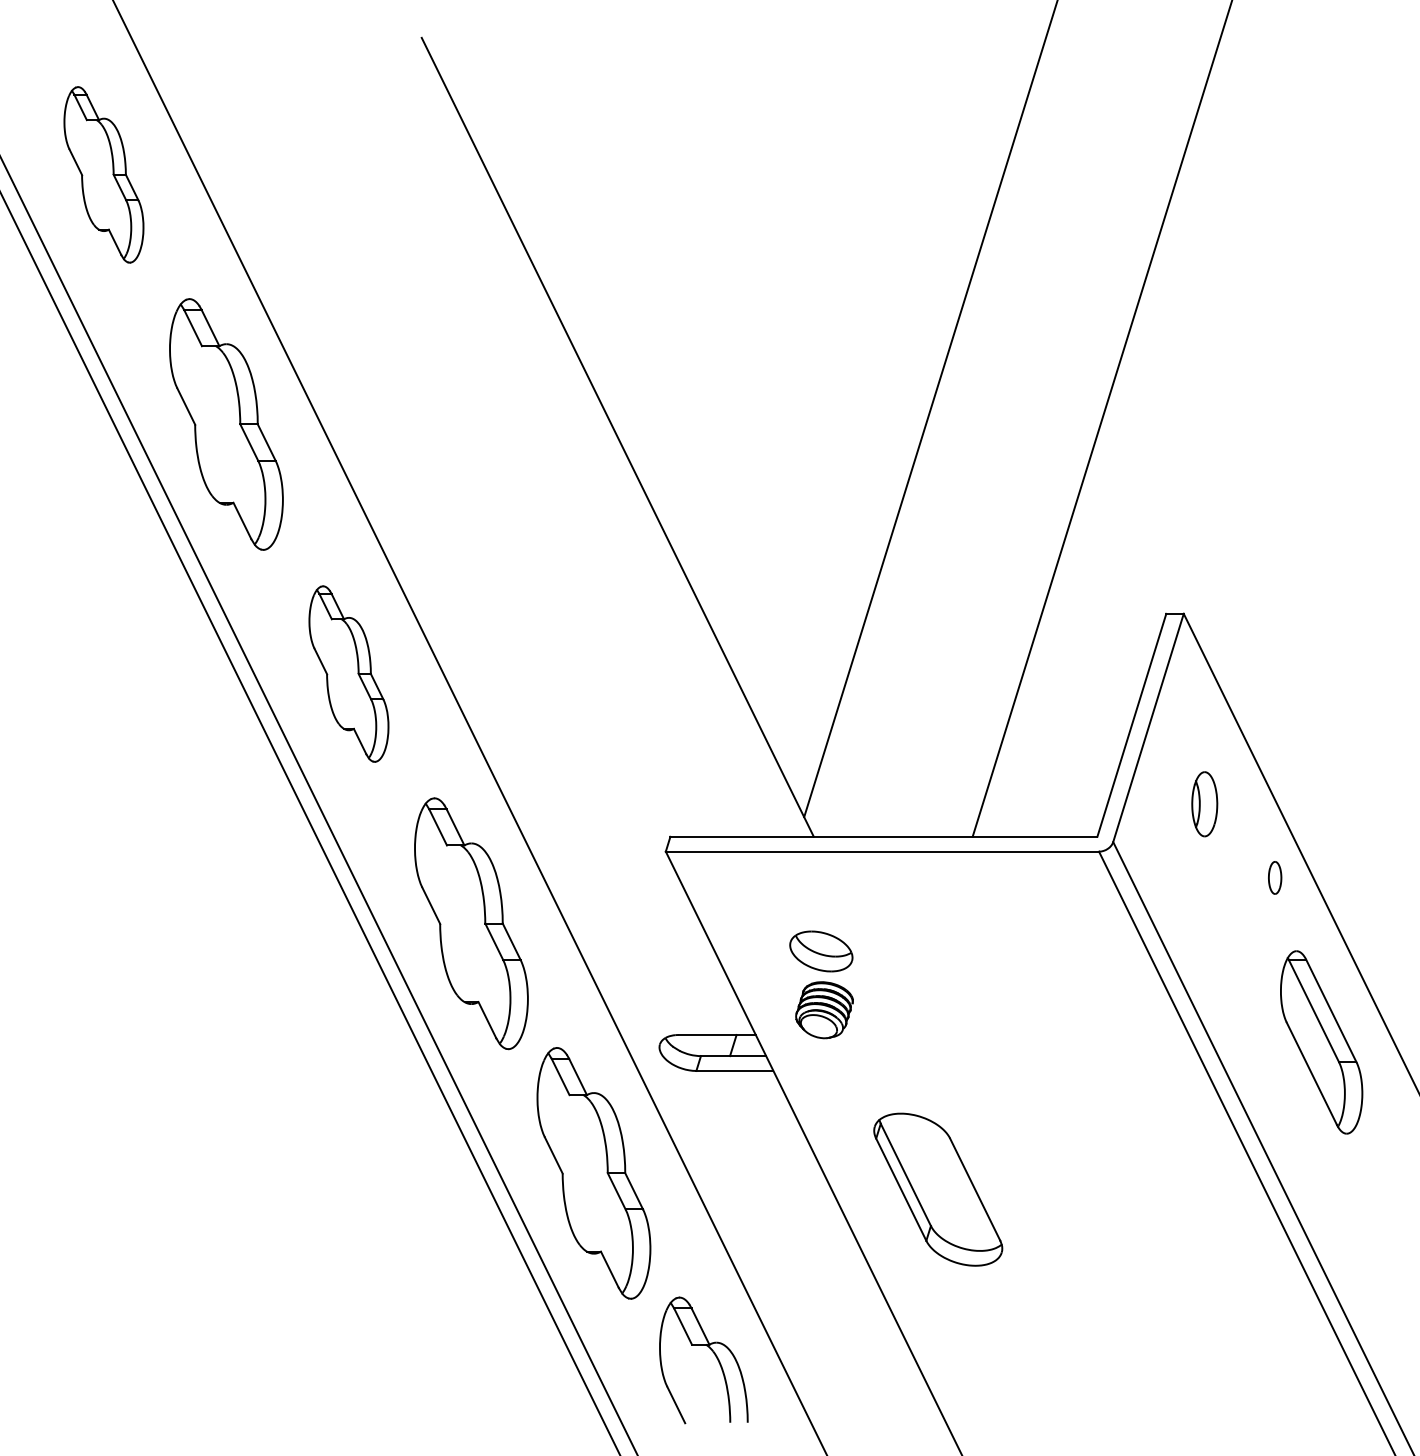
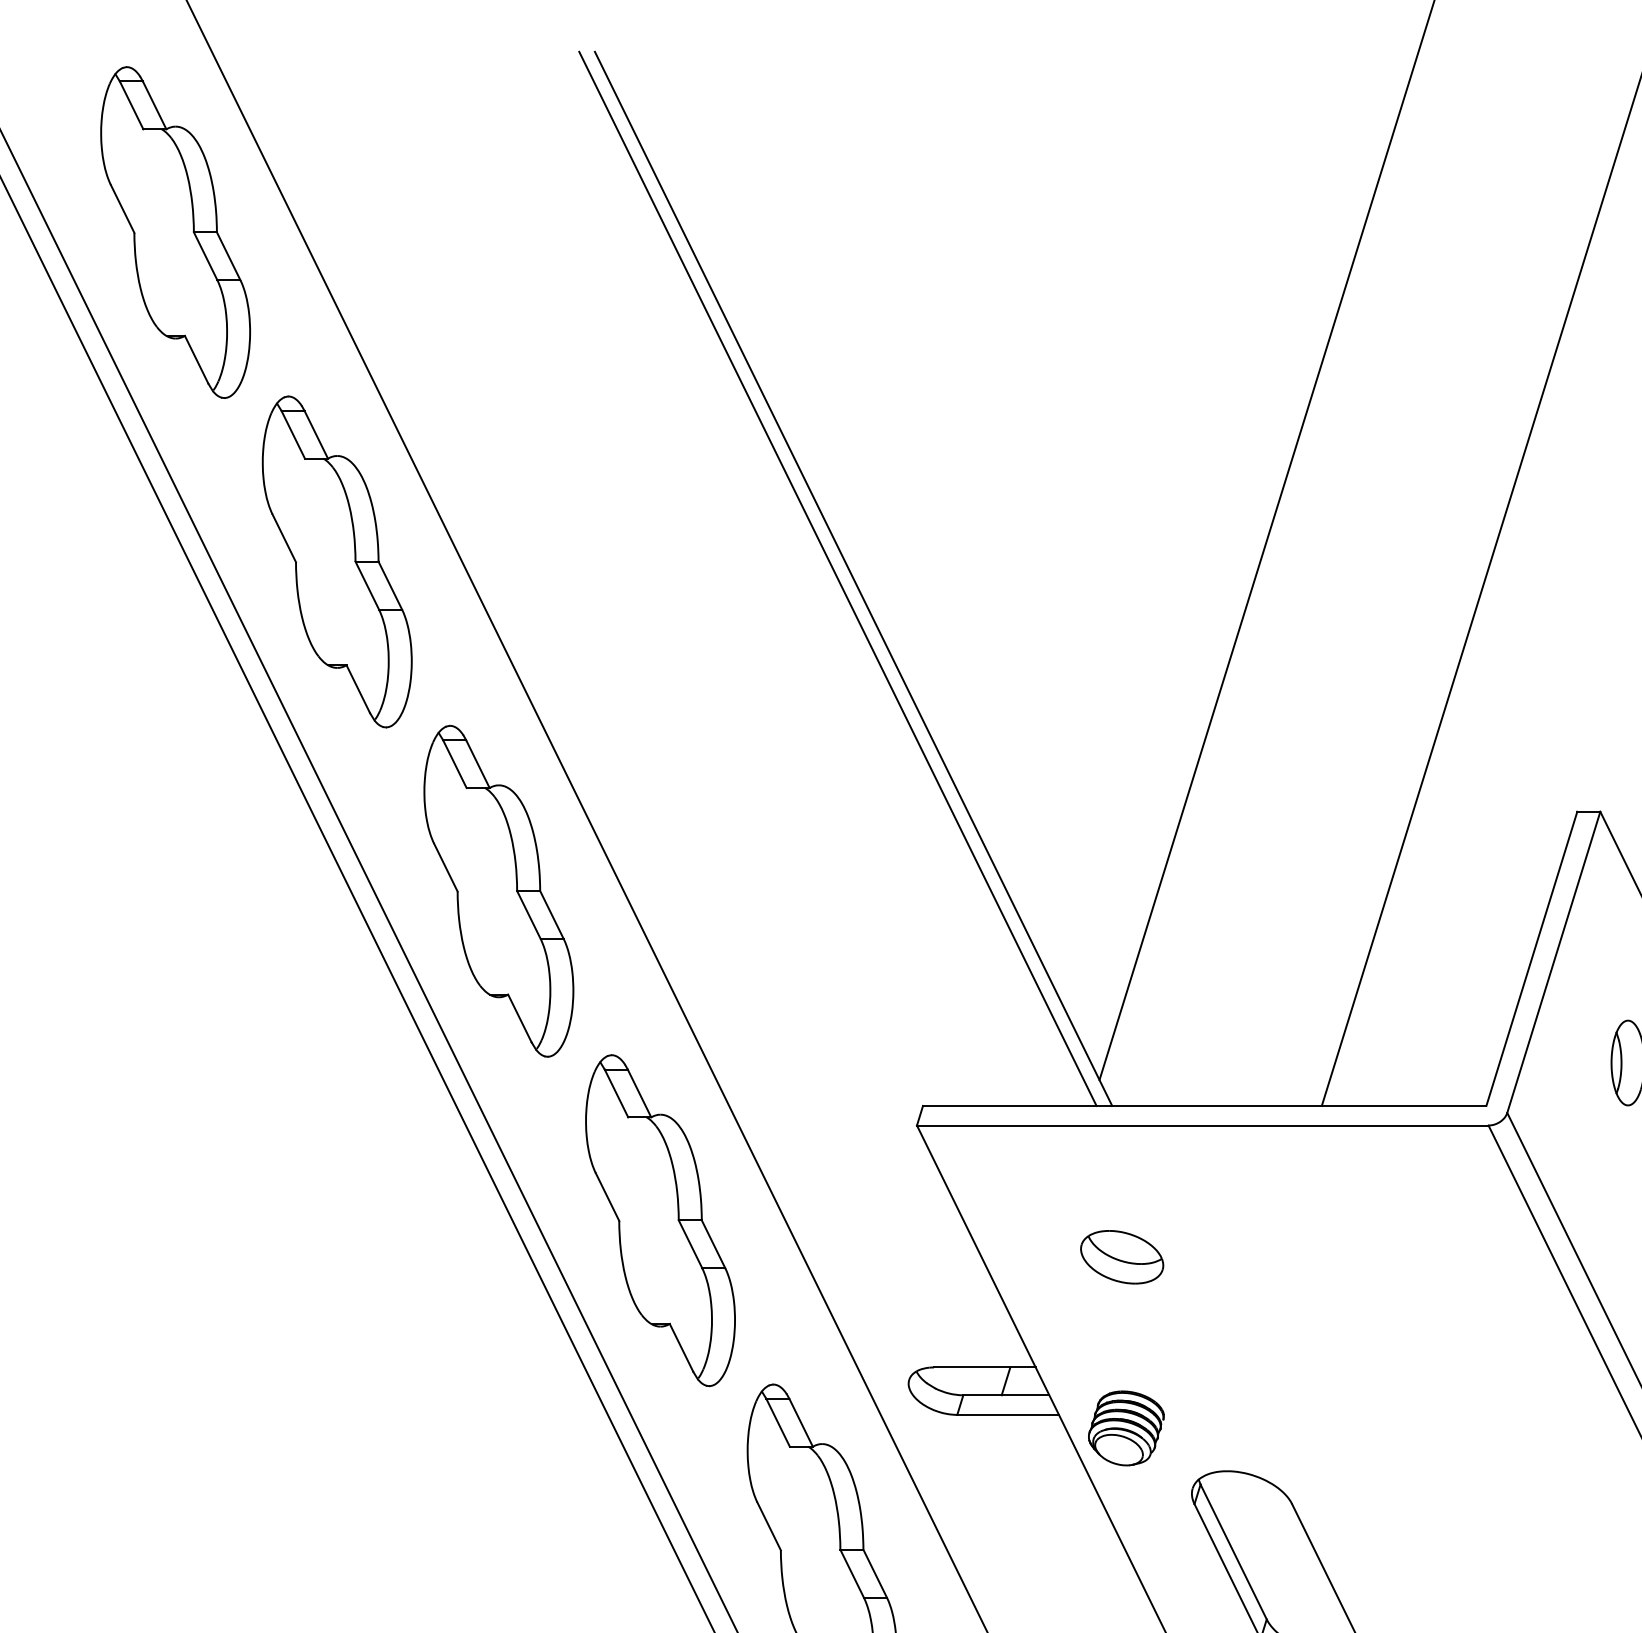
part: (103, 174) -> (175, 232), size x1.43
line: (605, 436) -> (837, 577), added
part: (348, 673) -> (498, 890), size x1.43
part: (824, 1010) -> (1126, 1428), moved

